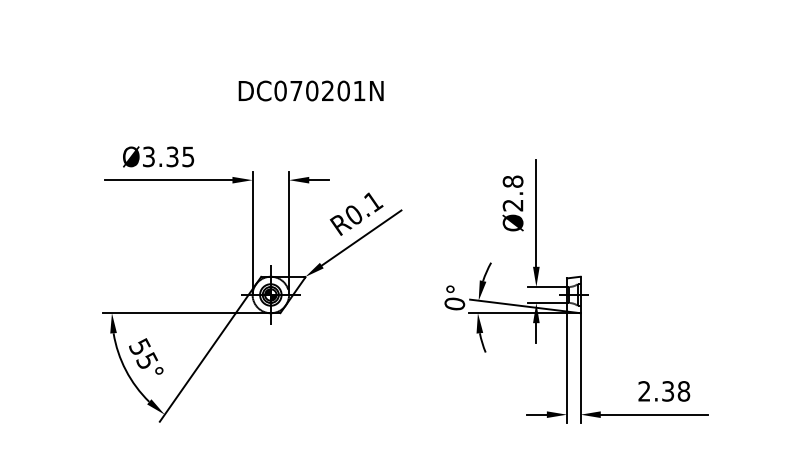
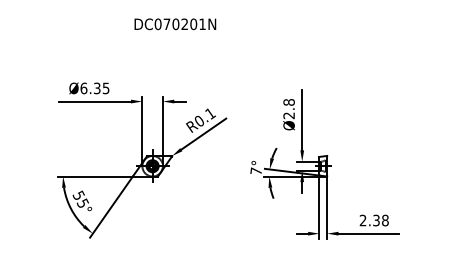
text: (311, 91) -> (175, 24), moved
text: (148, 157) -> (83, 88), Ø3.35 -> Ø6.35
text: (455, 302) -> (256, 170), 0° -> 7°

